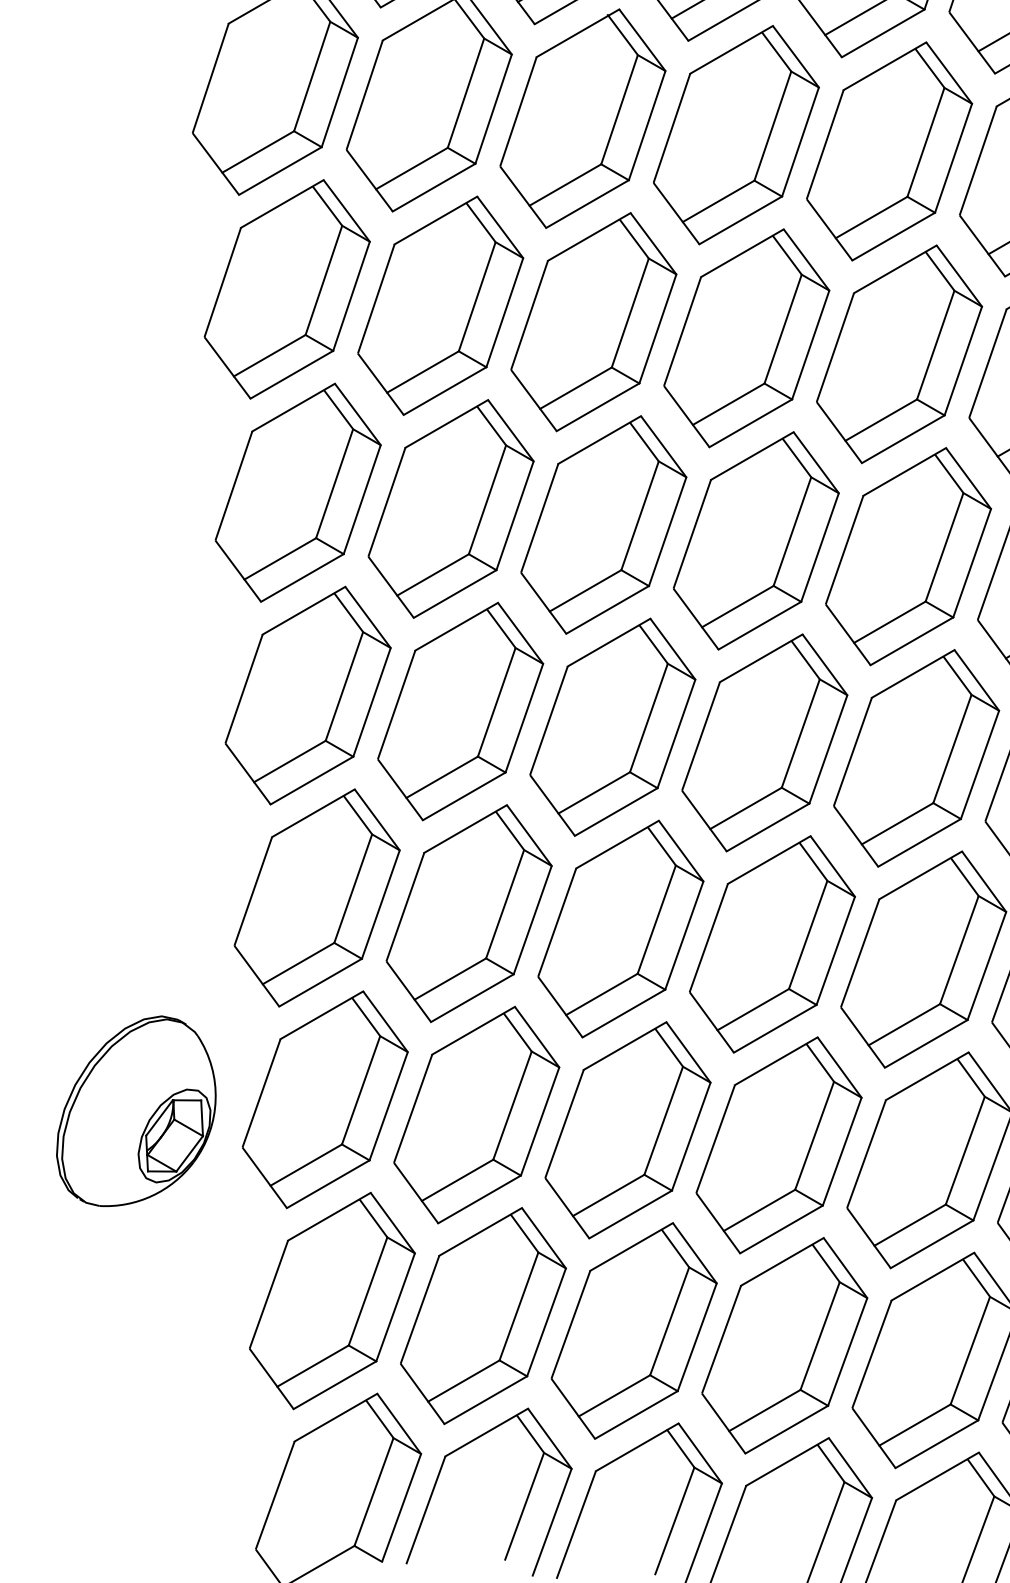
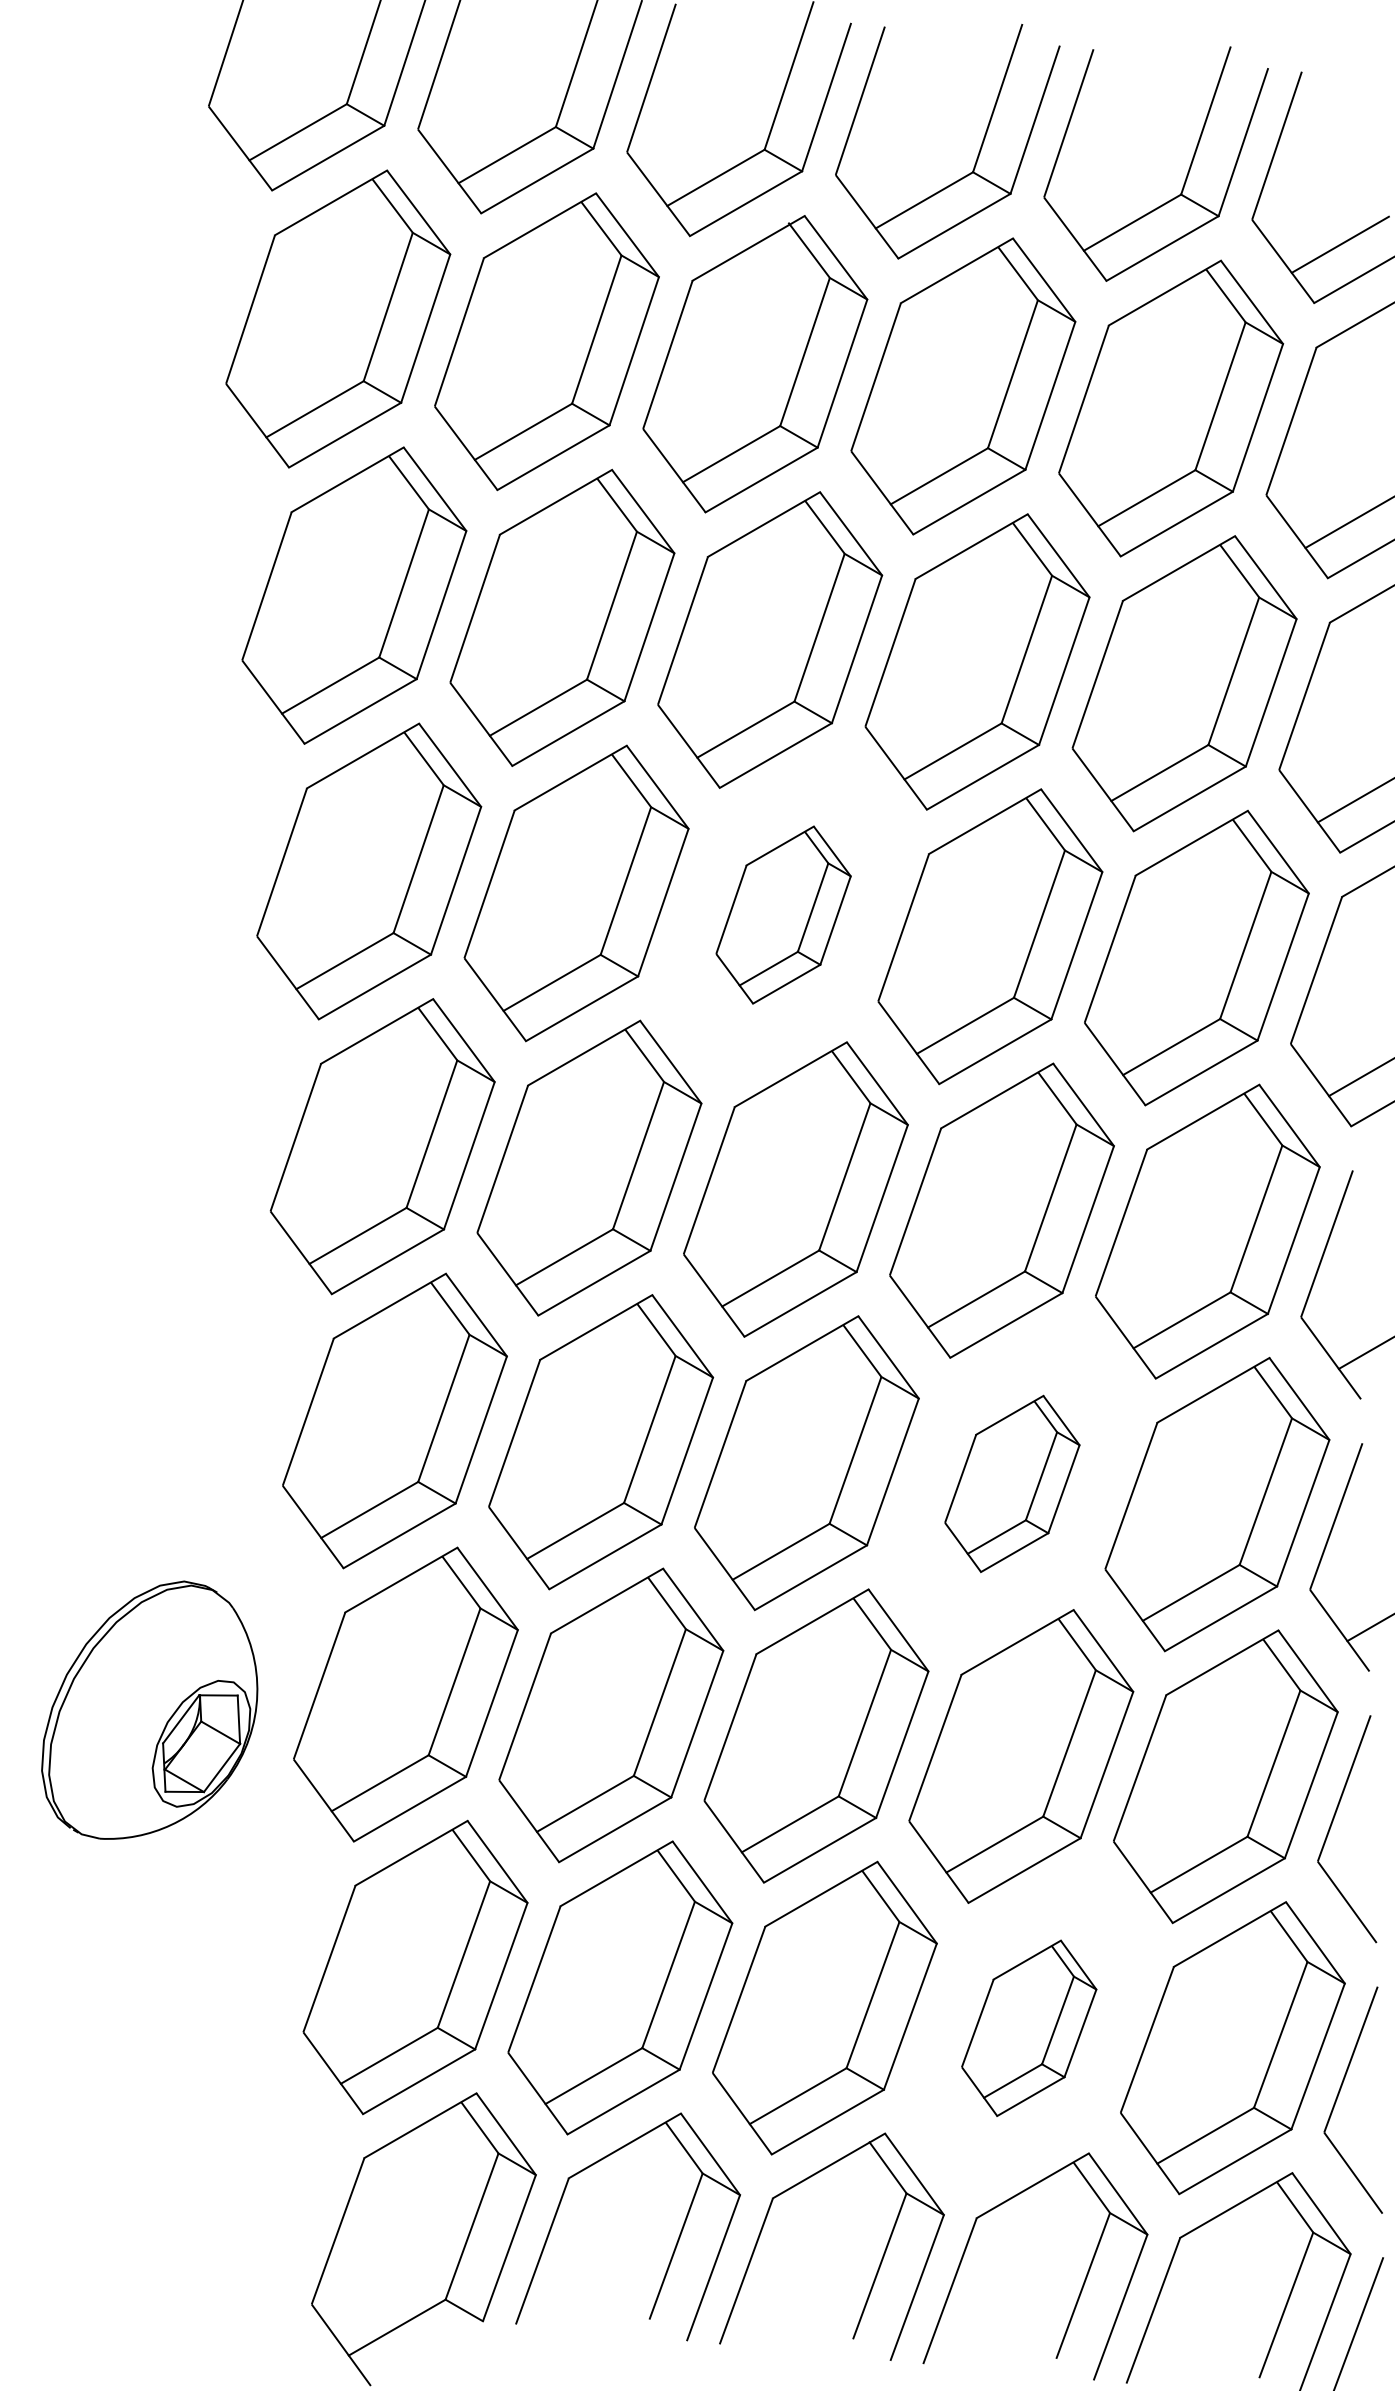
part: (603, 524) -> (783, 914), size x0.6
part: (772, 944) -> (1012, 1483), size x0.6
part: (785, 1345) -> (1029, 2028), size x0.6

